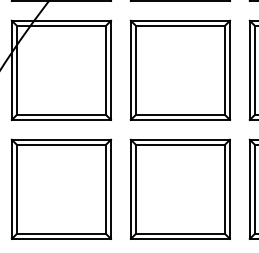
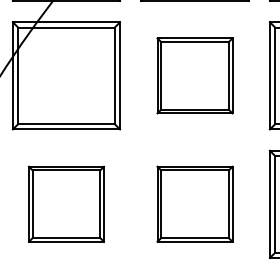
part: (179, 70) -> (194, 75), size x0.7
part: (61, 188) -> (66, 203), size x0.7
part: (179, 188) -> (194, 203), size x0.7

